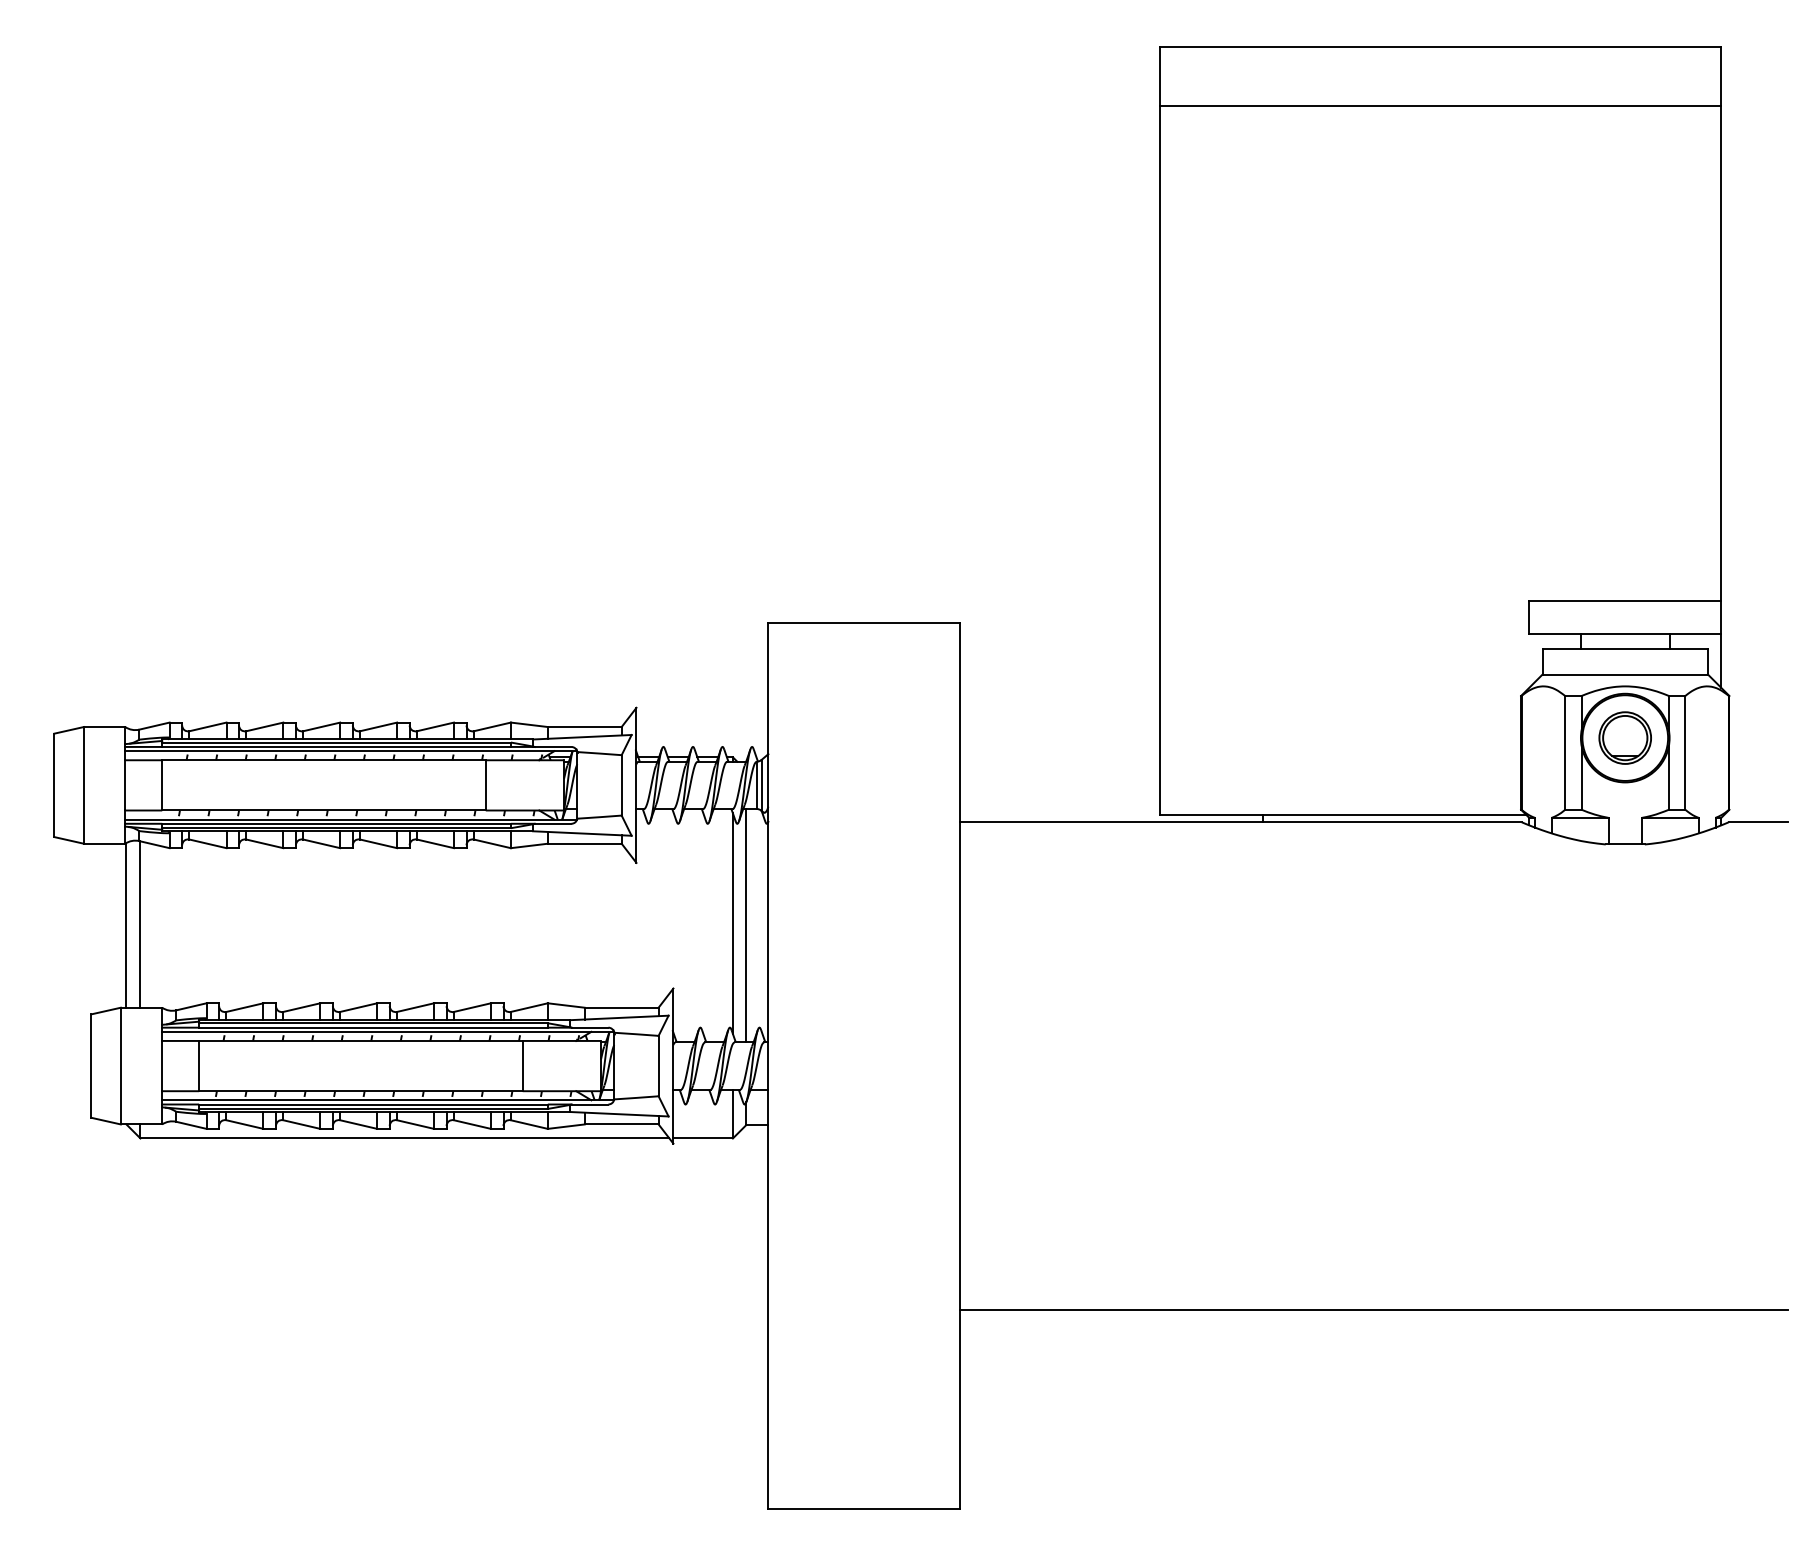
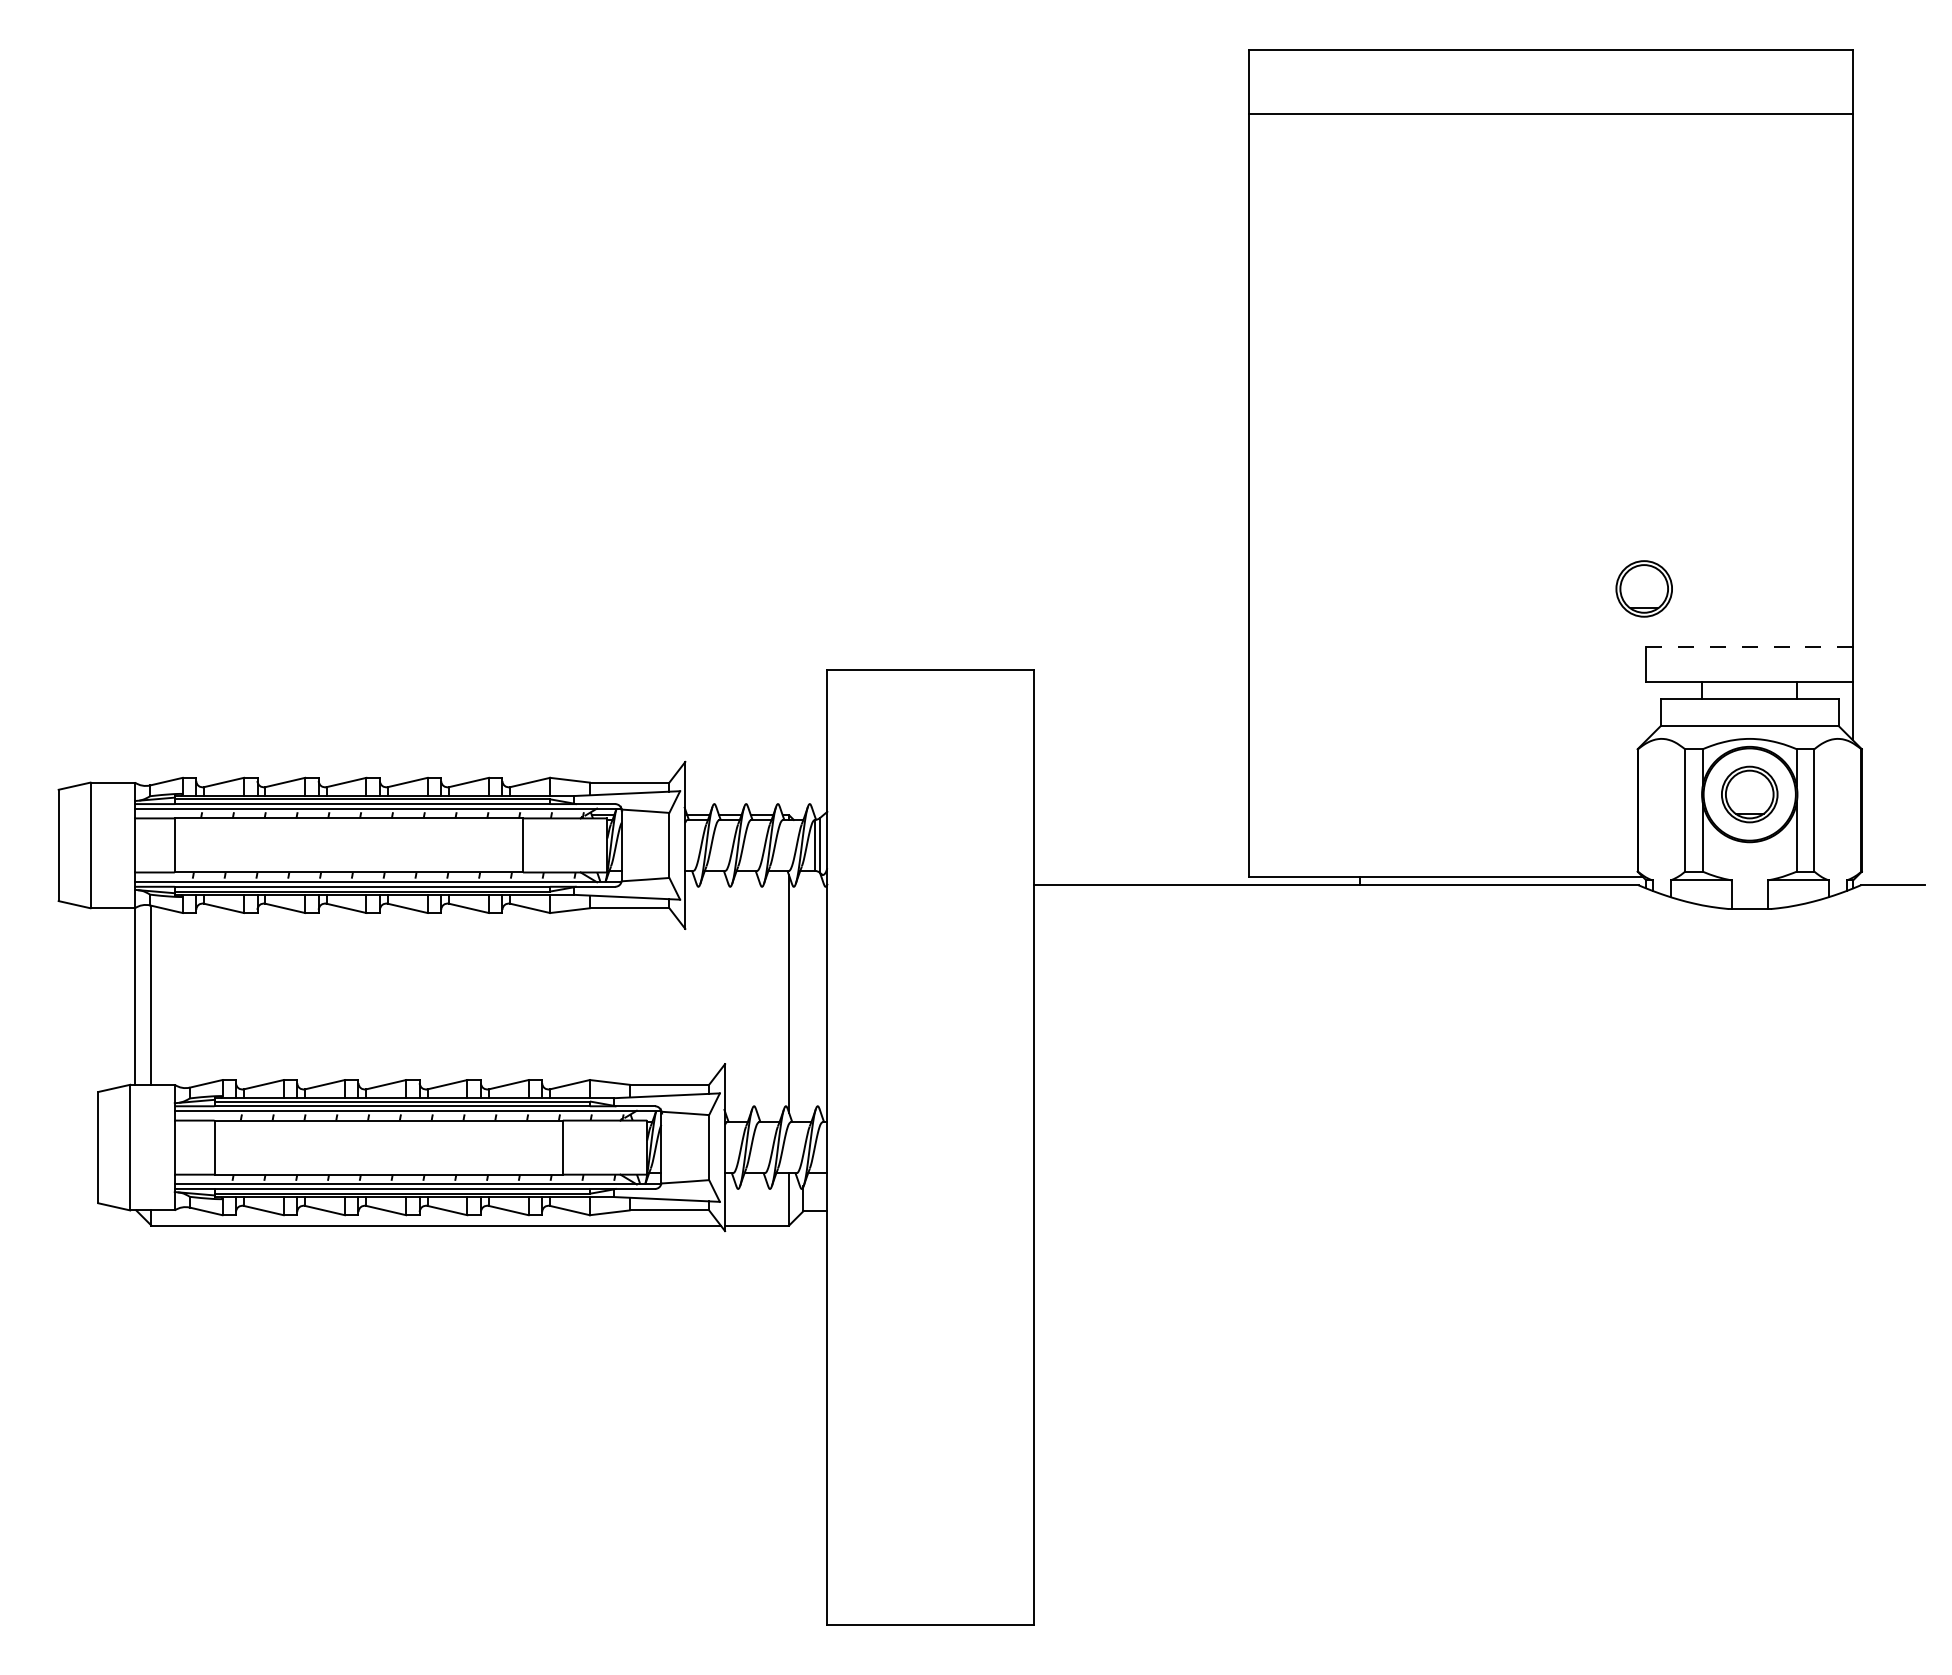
part: (1526, 546) -> (1643, 588), added
line: (1624, 601) -> (1748, 647), solid -> dashed
line: (746, 925) -> (803, 996), removed
line: (1373, 1309) -> (1478, 1409), removed

